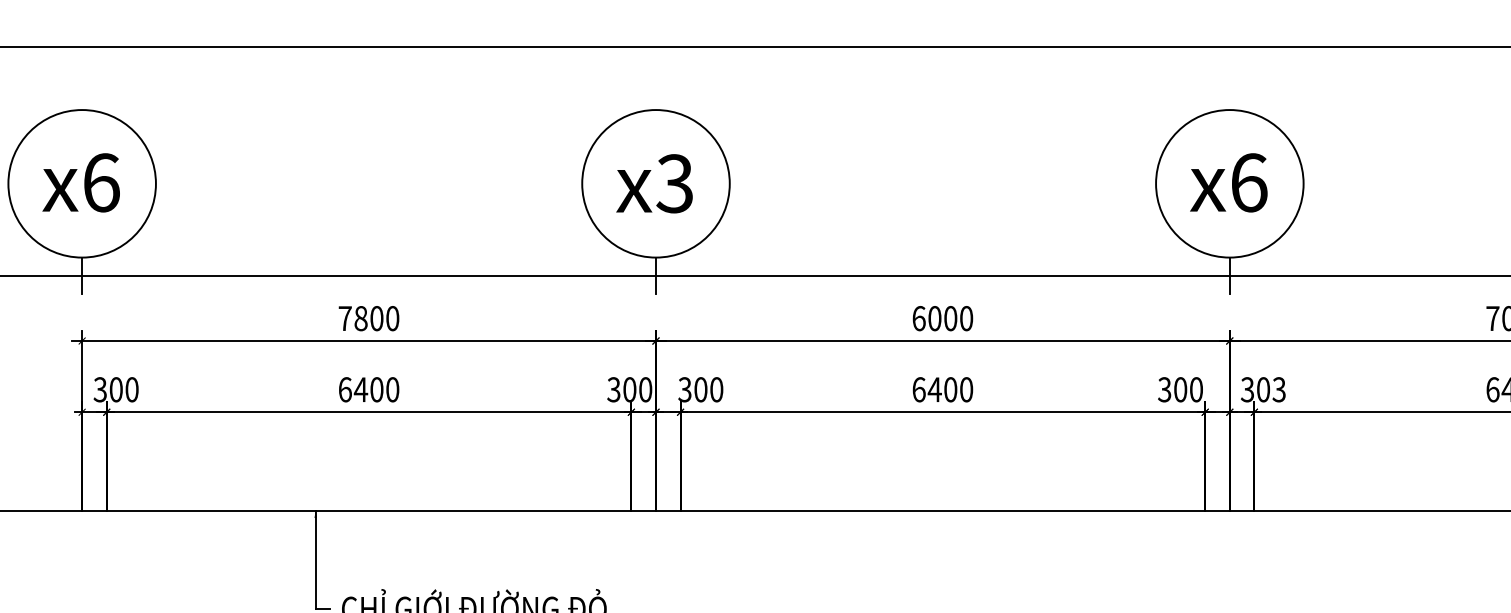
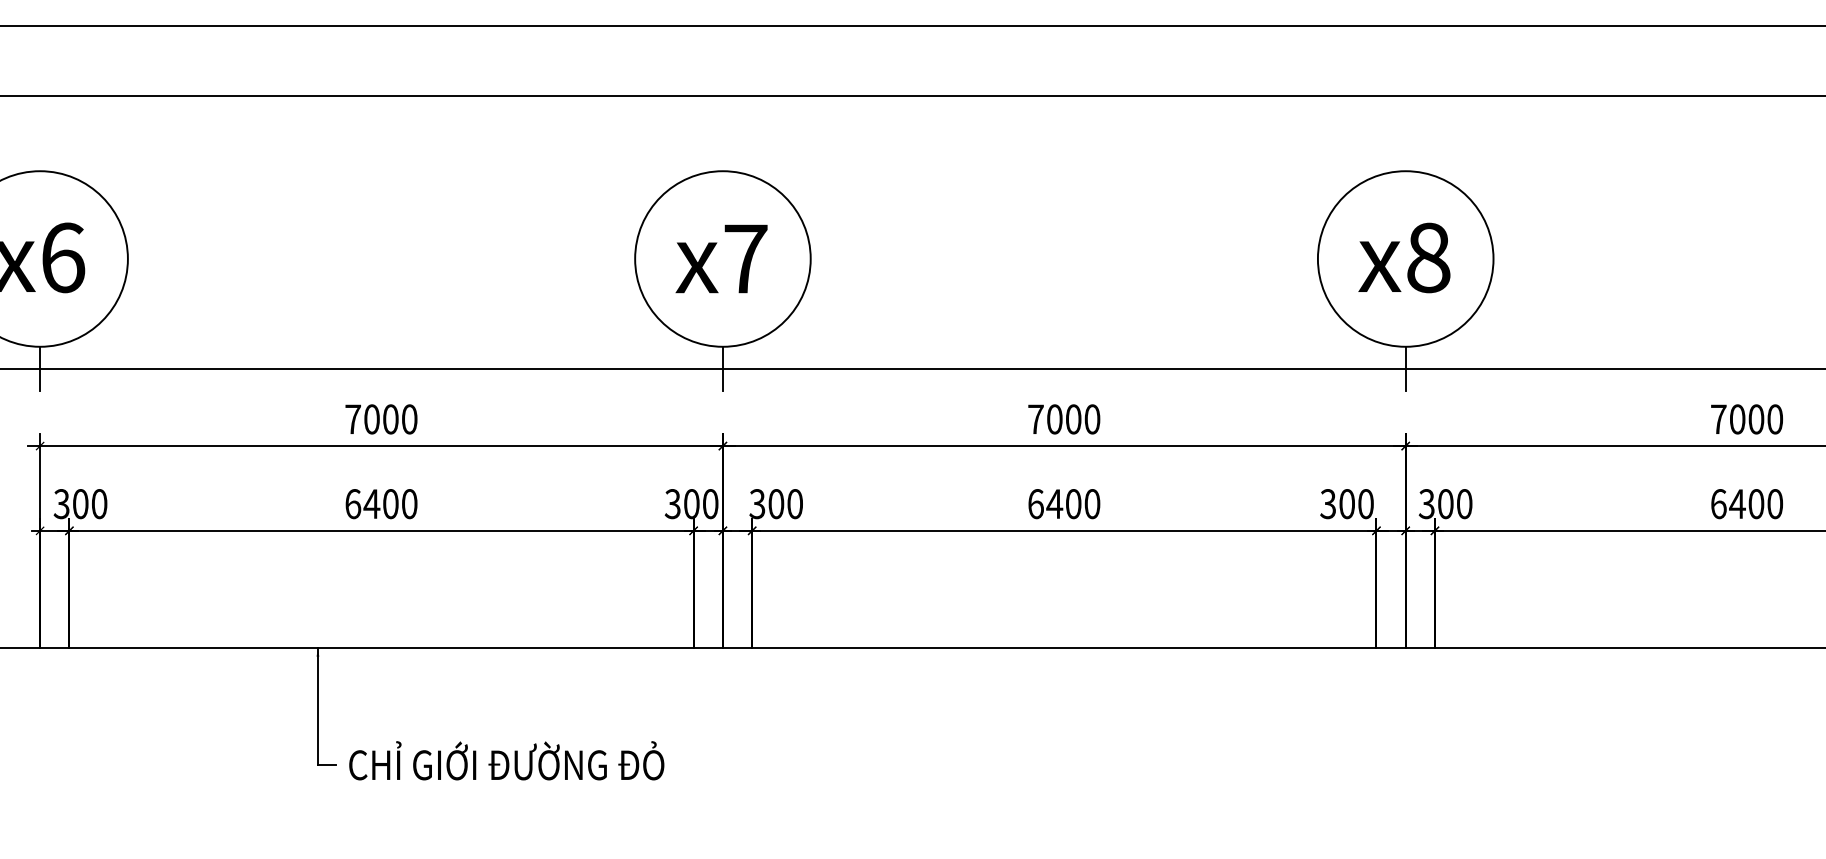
text: (1248, 182) -> (1428, 257), x6 -> x8
text: (674, 183) -> (745, 258), x3 -> x7
text: (360, 318) -> (371, 419), 7800 -> 7000
text: (918, 318) -> (1035, 419), 6000 -> 7000
text: (1279, 390) -> (1464, 504), 303 -> 300

